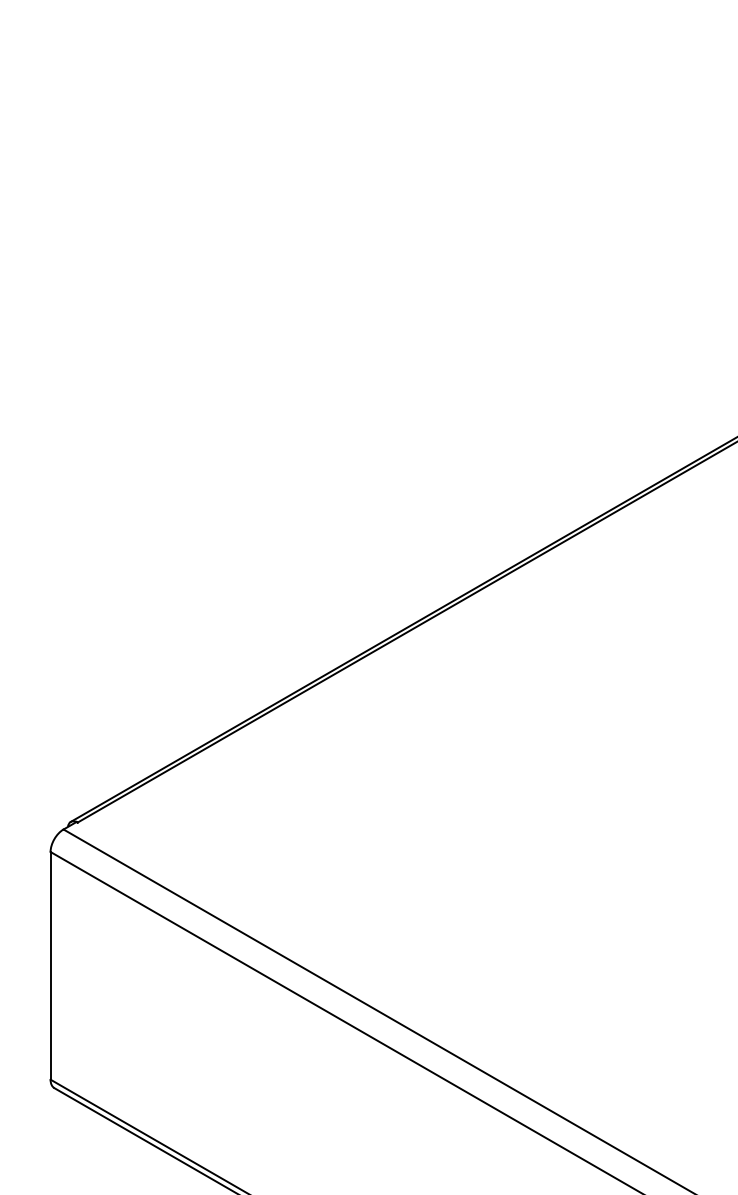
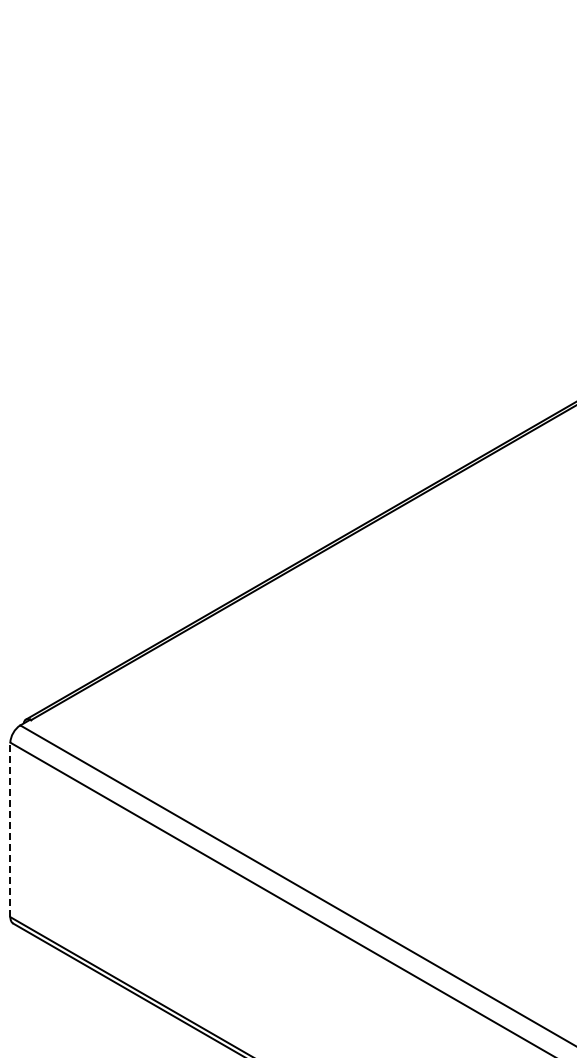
line: (50, 965) -> (10, 829), solid -> dashed

